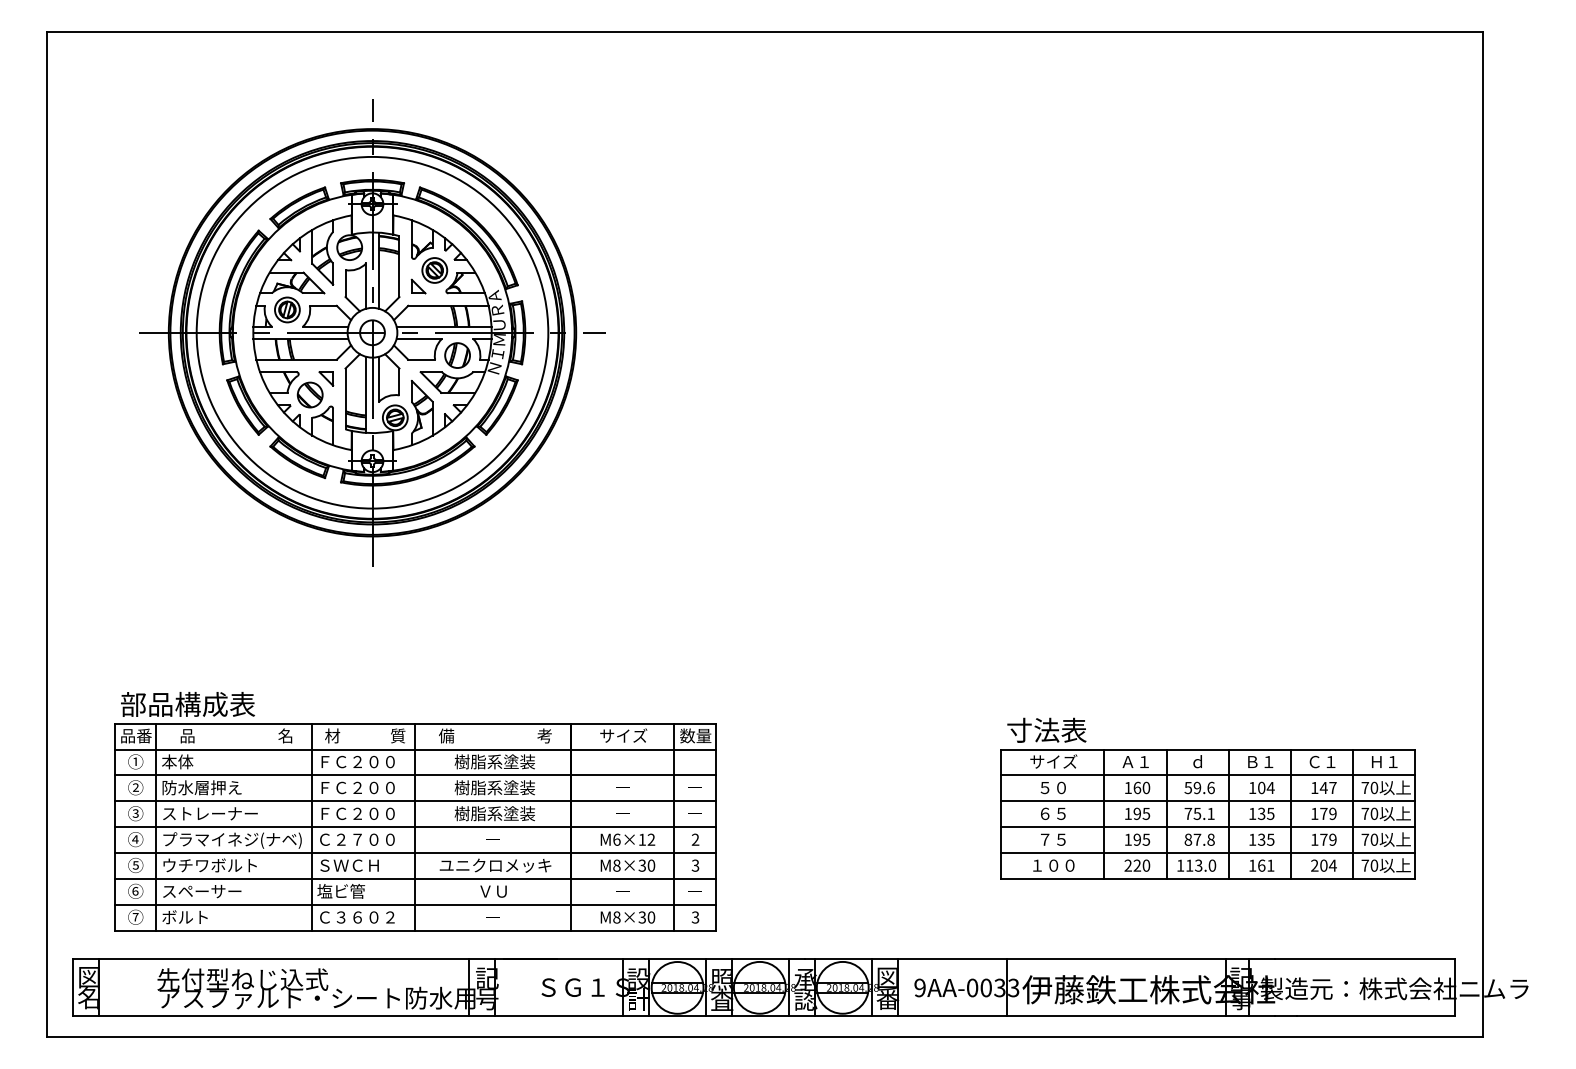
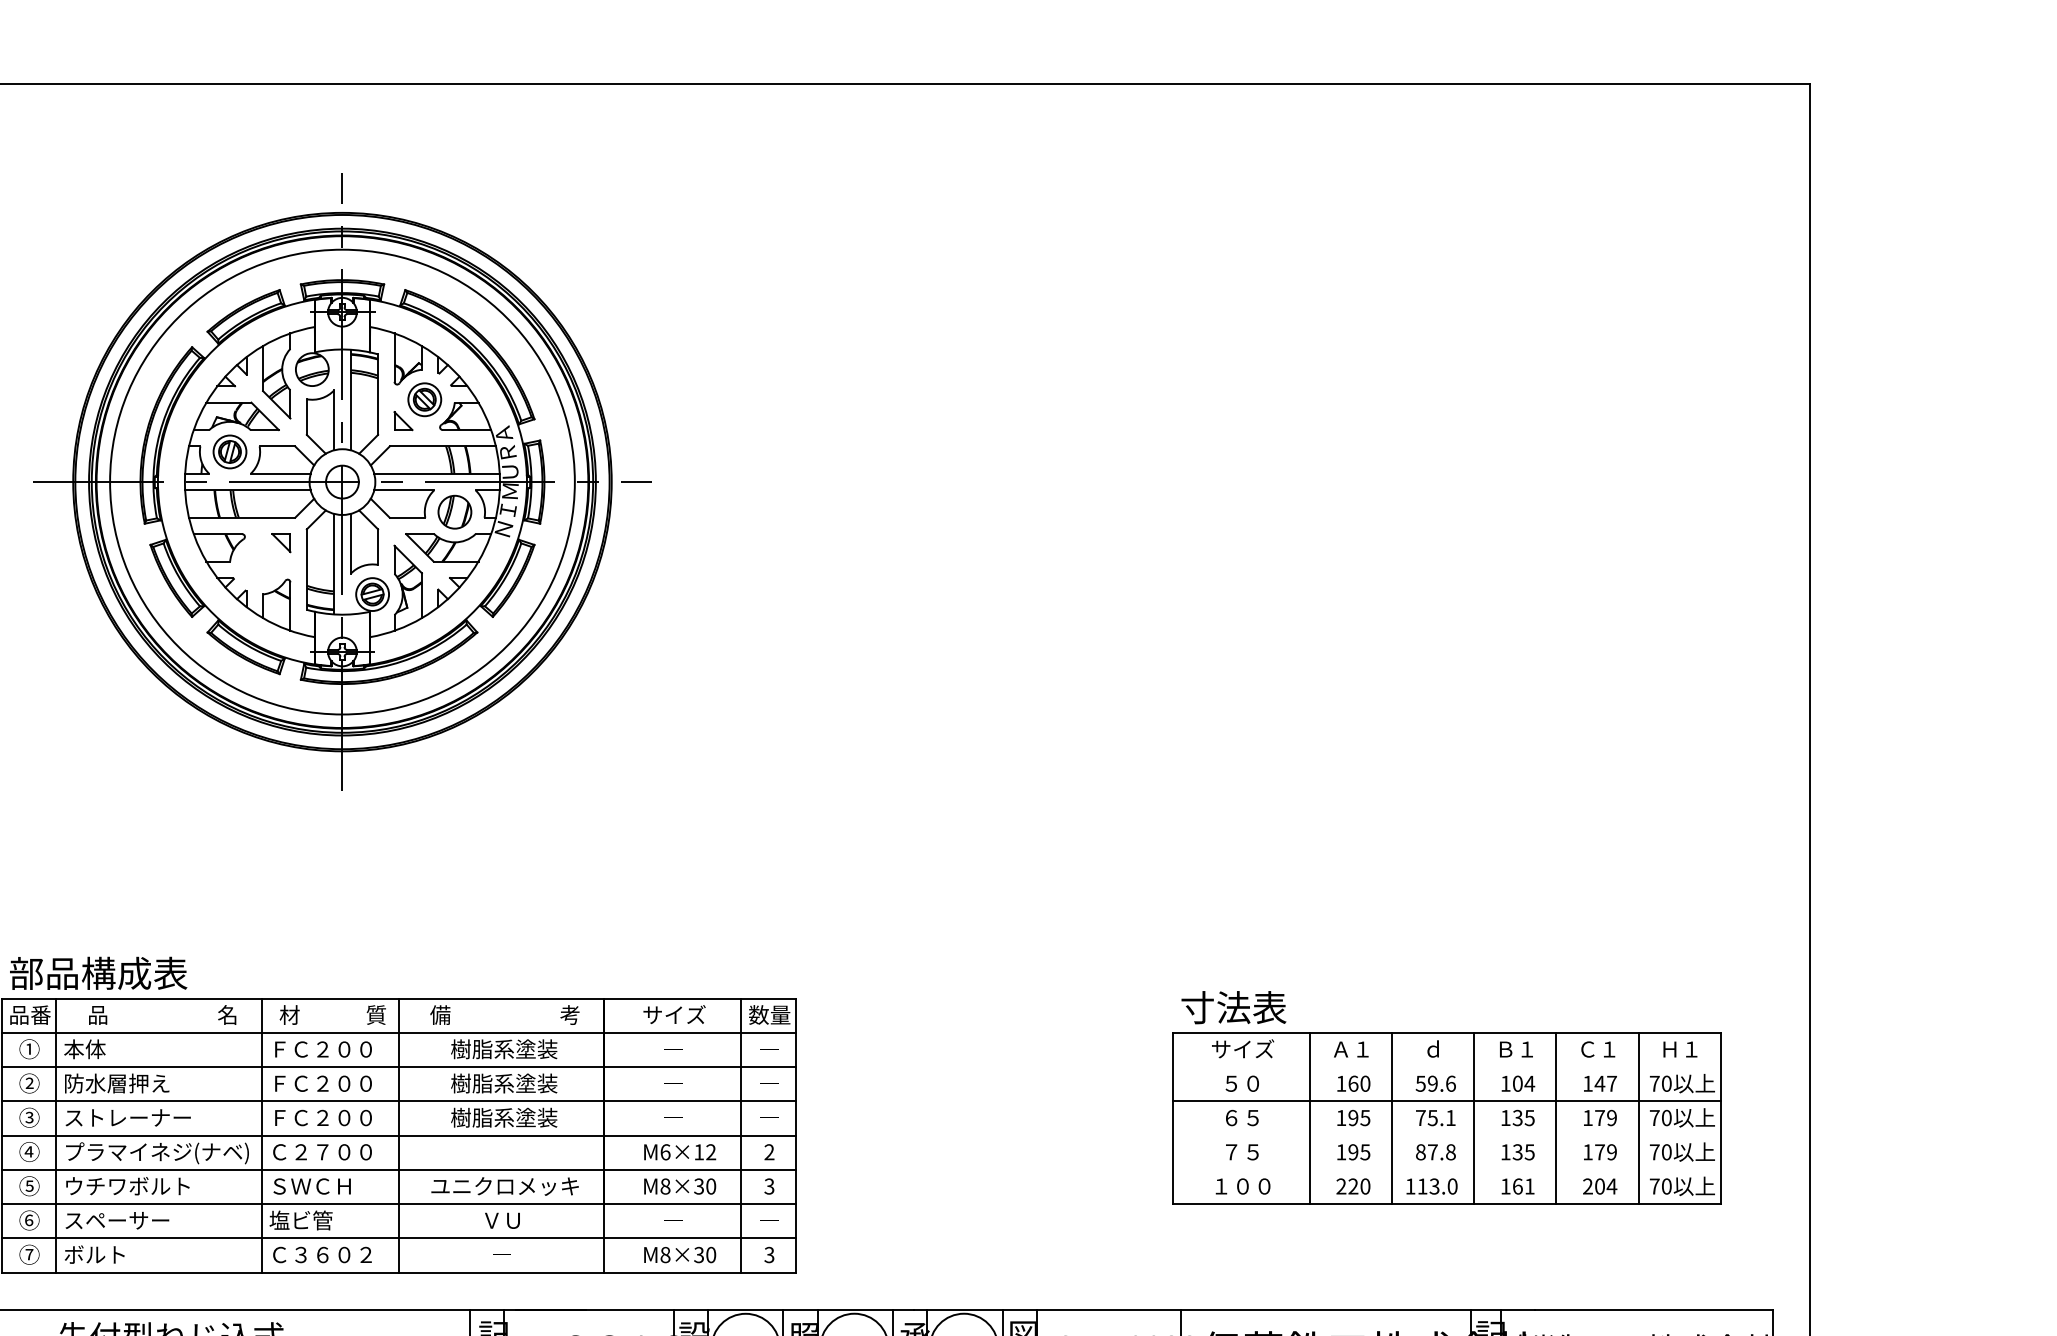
part: (309, 394) -> (259, 563), removed
line: (1207, 775) -> (1446, 1067), removed
line: (1207, 827) -> (1446, 1136), removed
line: (1207, 853) -> (1446, 1170), removed

